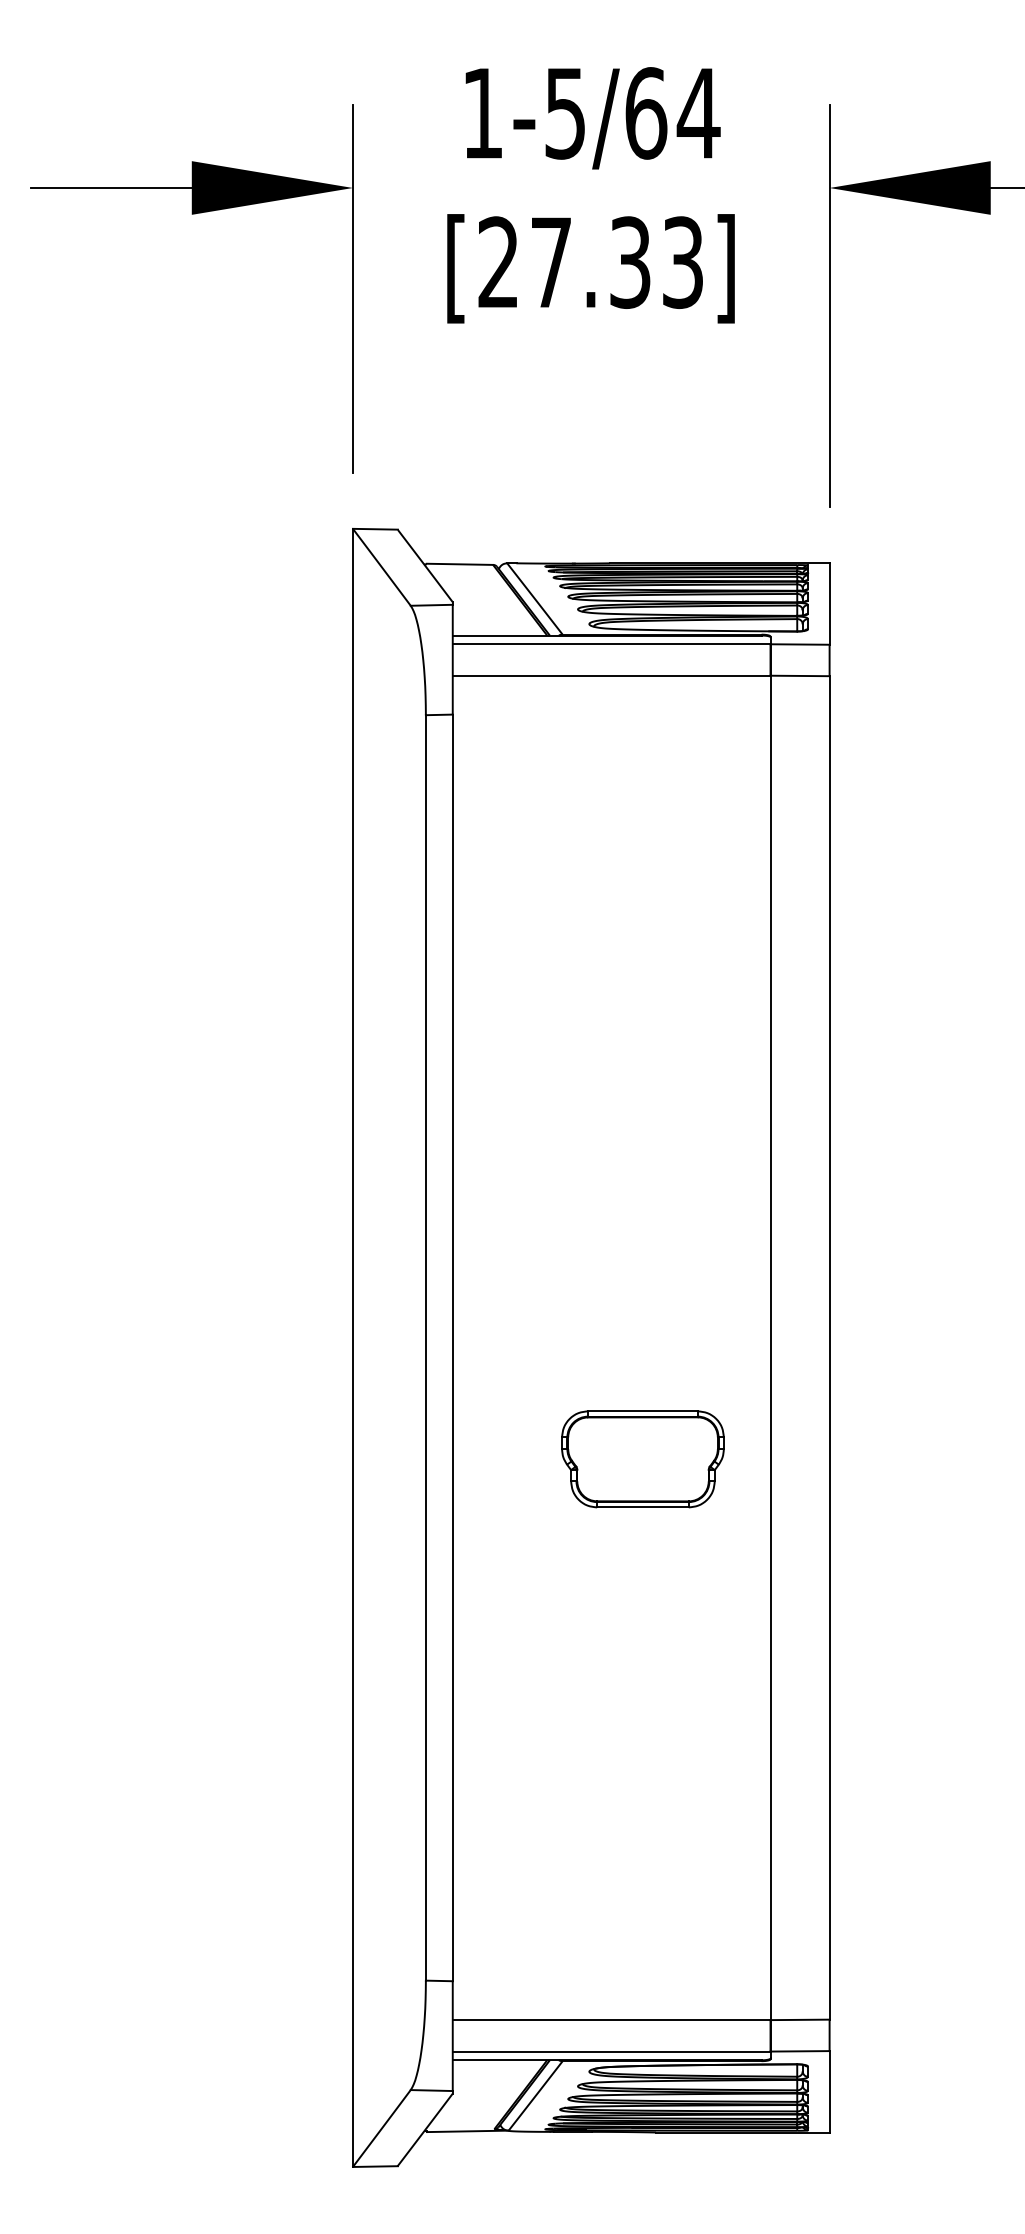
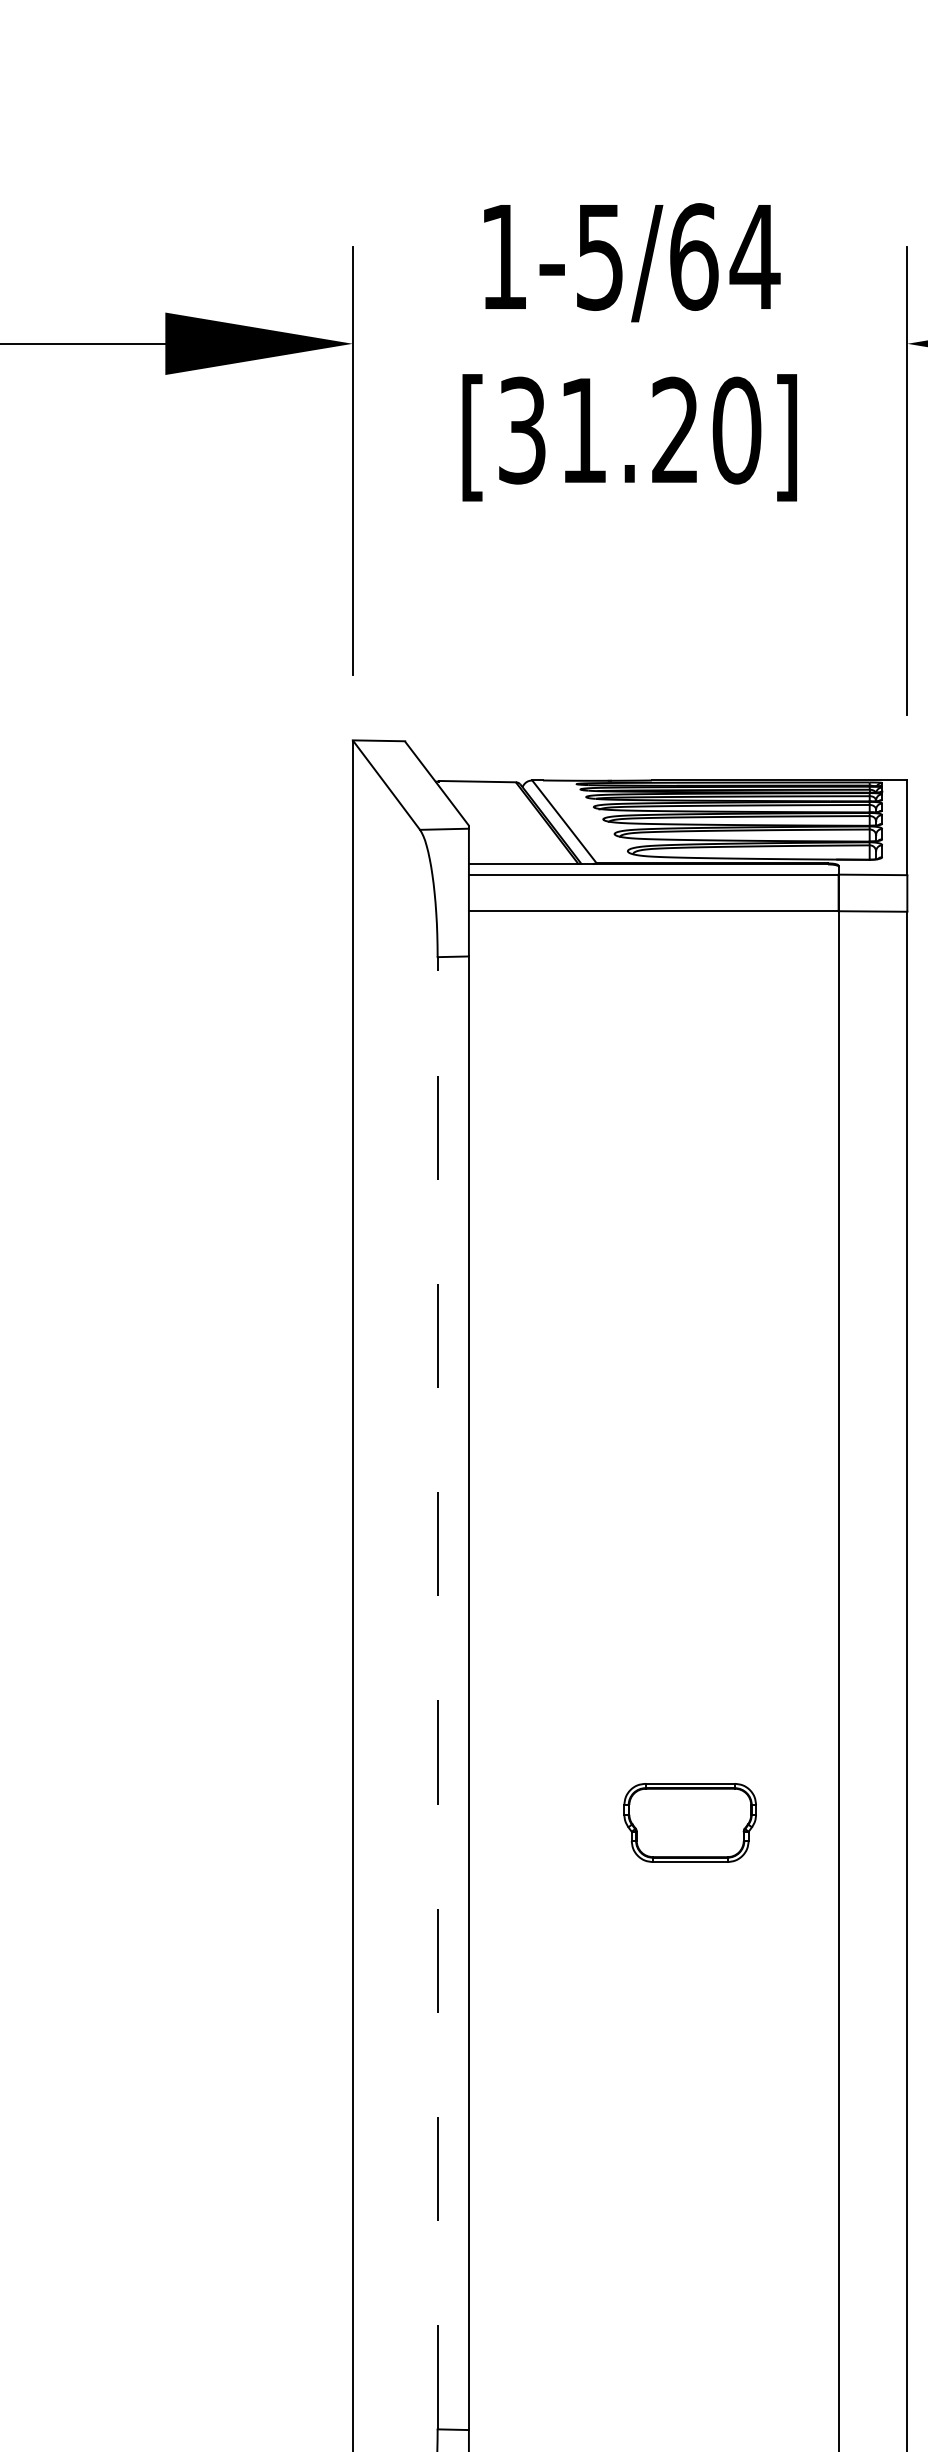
text: (591, 262) -> (630, 430), [27.33] -> [31.20]
line: (425, 1347) -> (437, 1692), solid -> dashed
part: (642, 1459) -> (689, 1823), size x0.7

